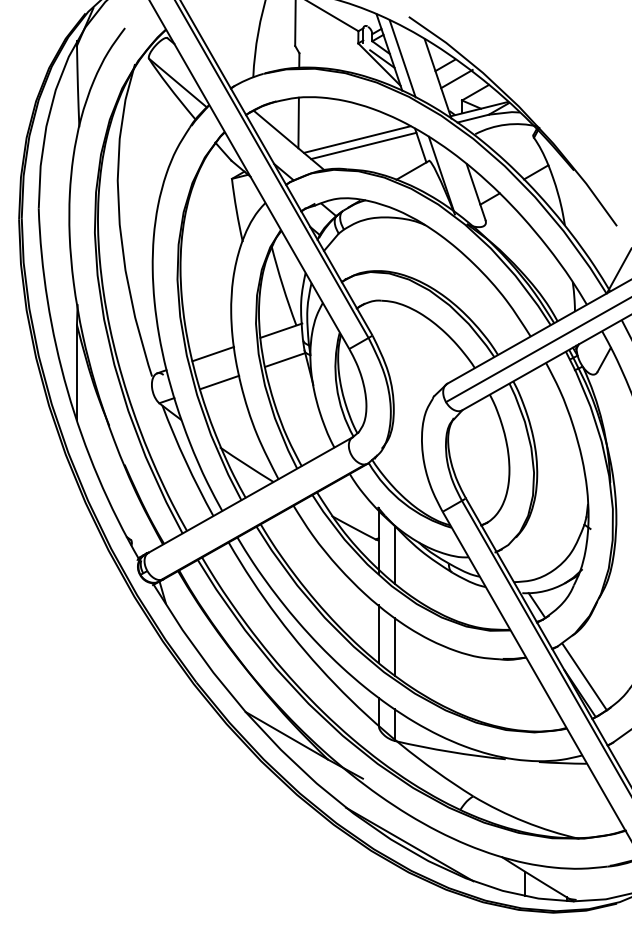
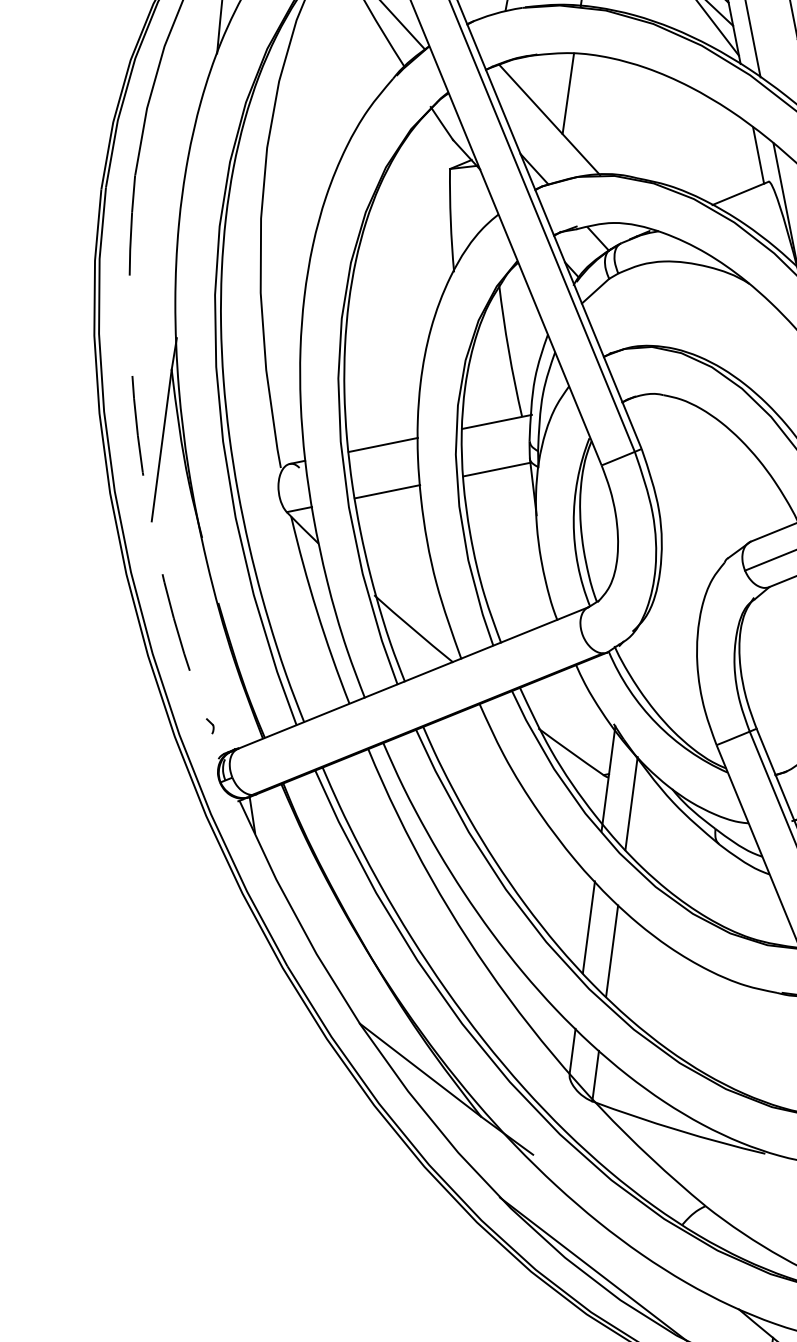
line: (356, 139) -> (657, 132), removed
line: (363, 145) -> (667, 143), removed
arc: (67, 390) -> (142, 472), solid -> dashed

